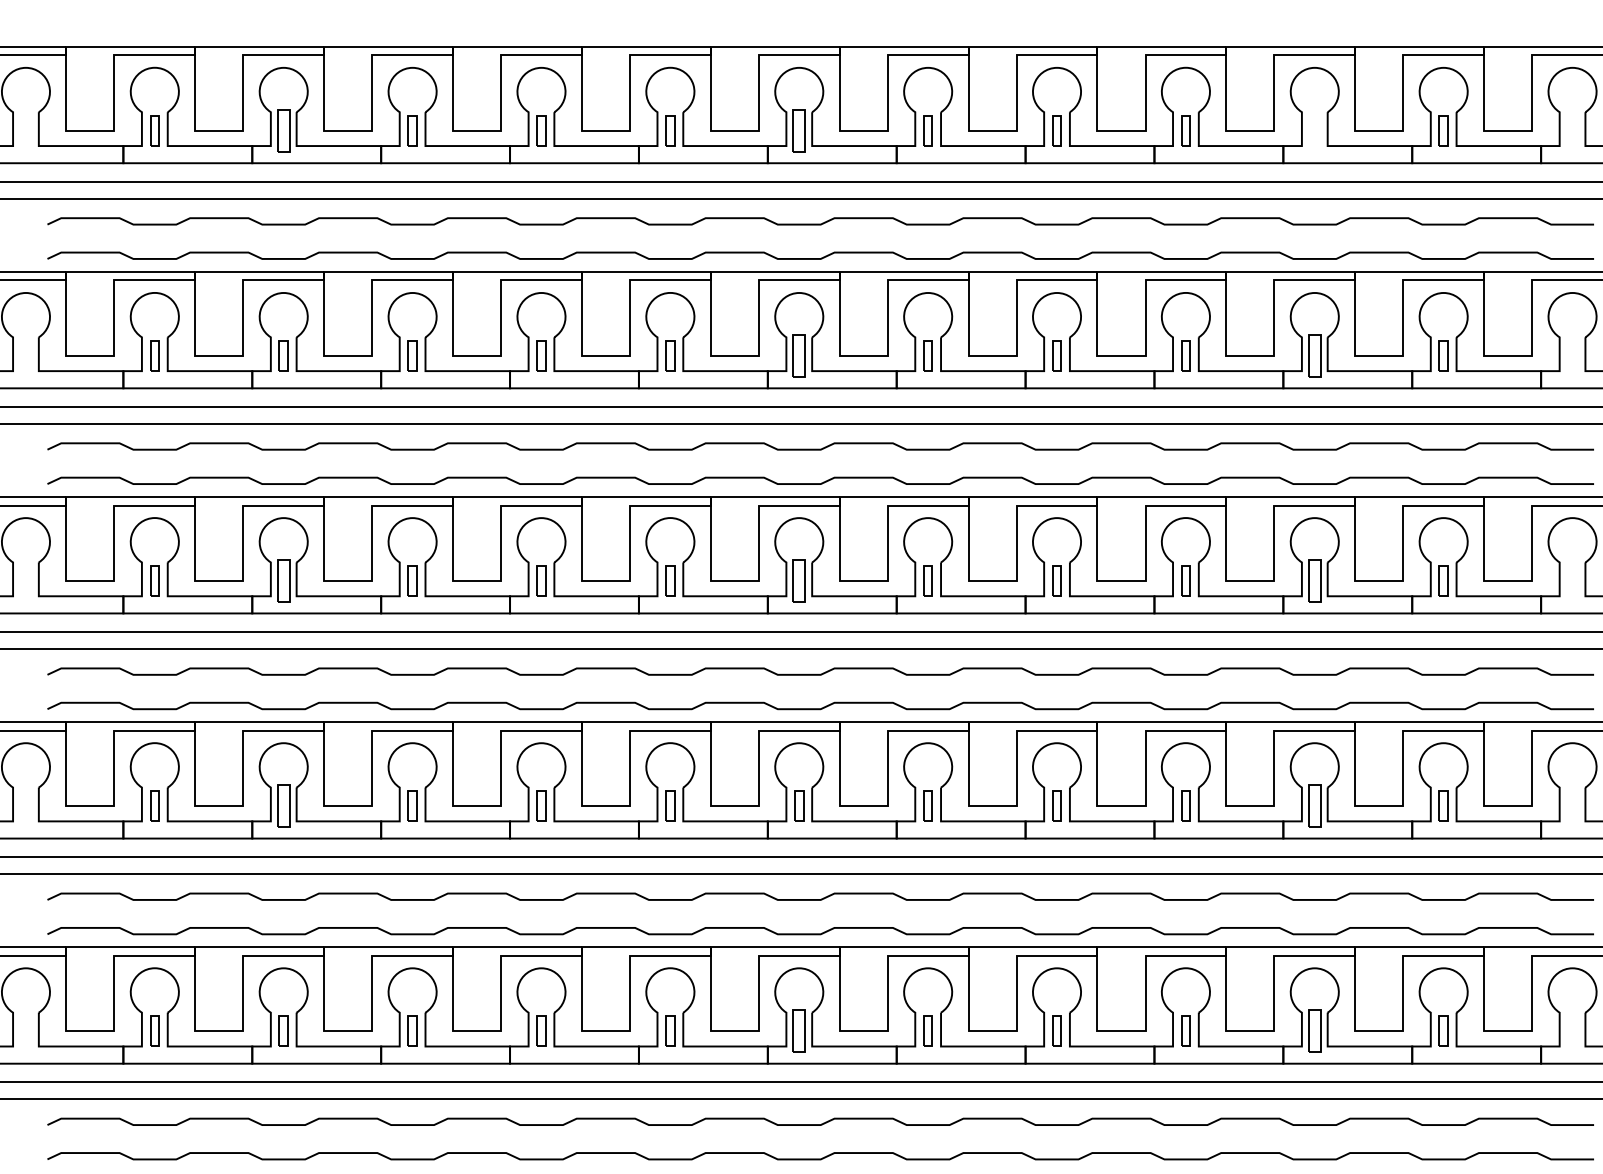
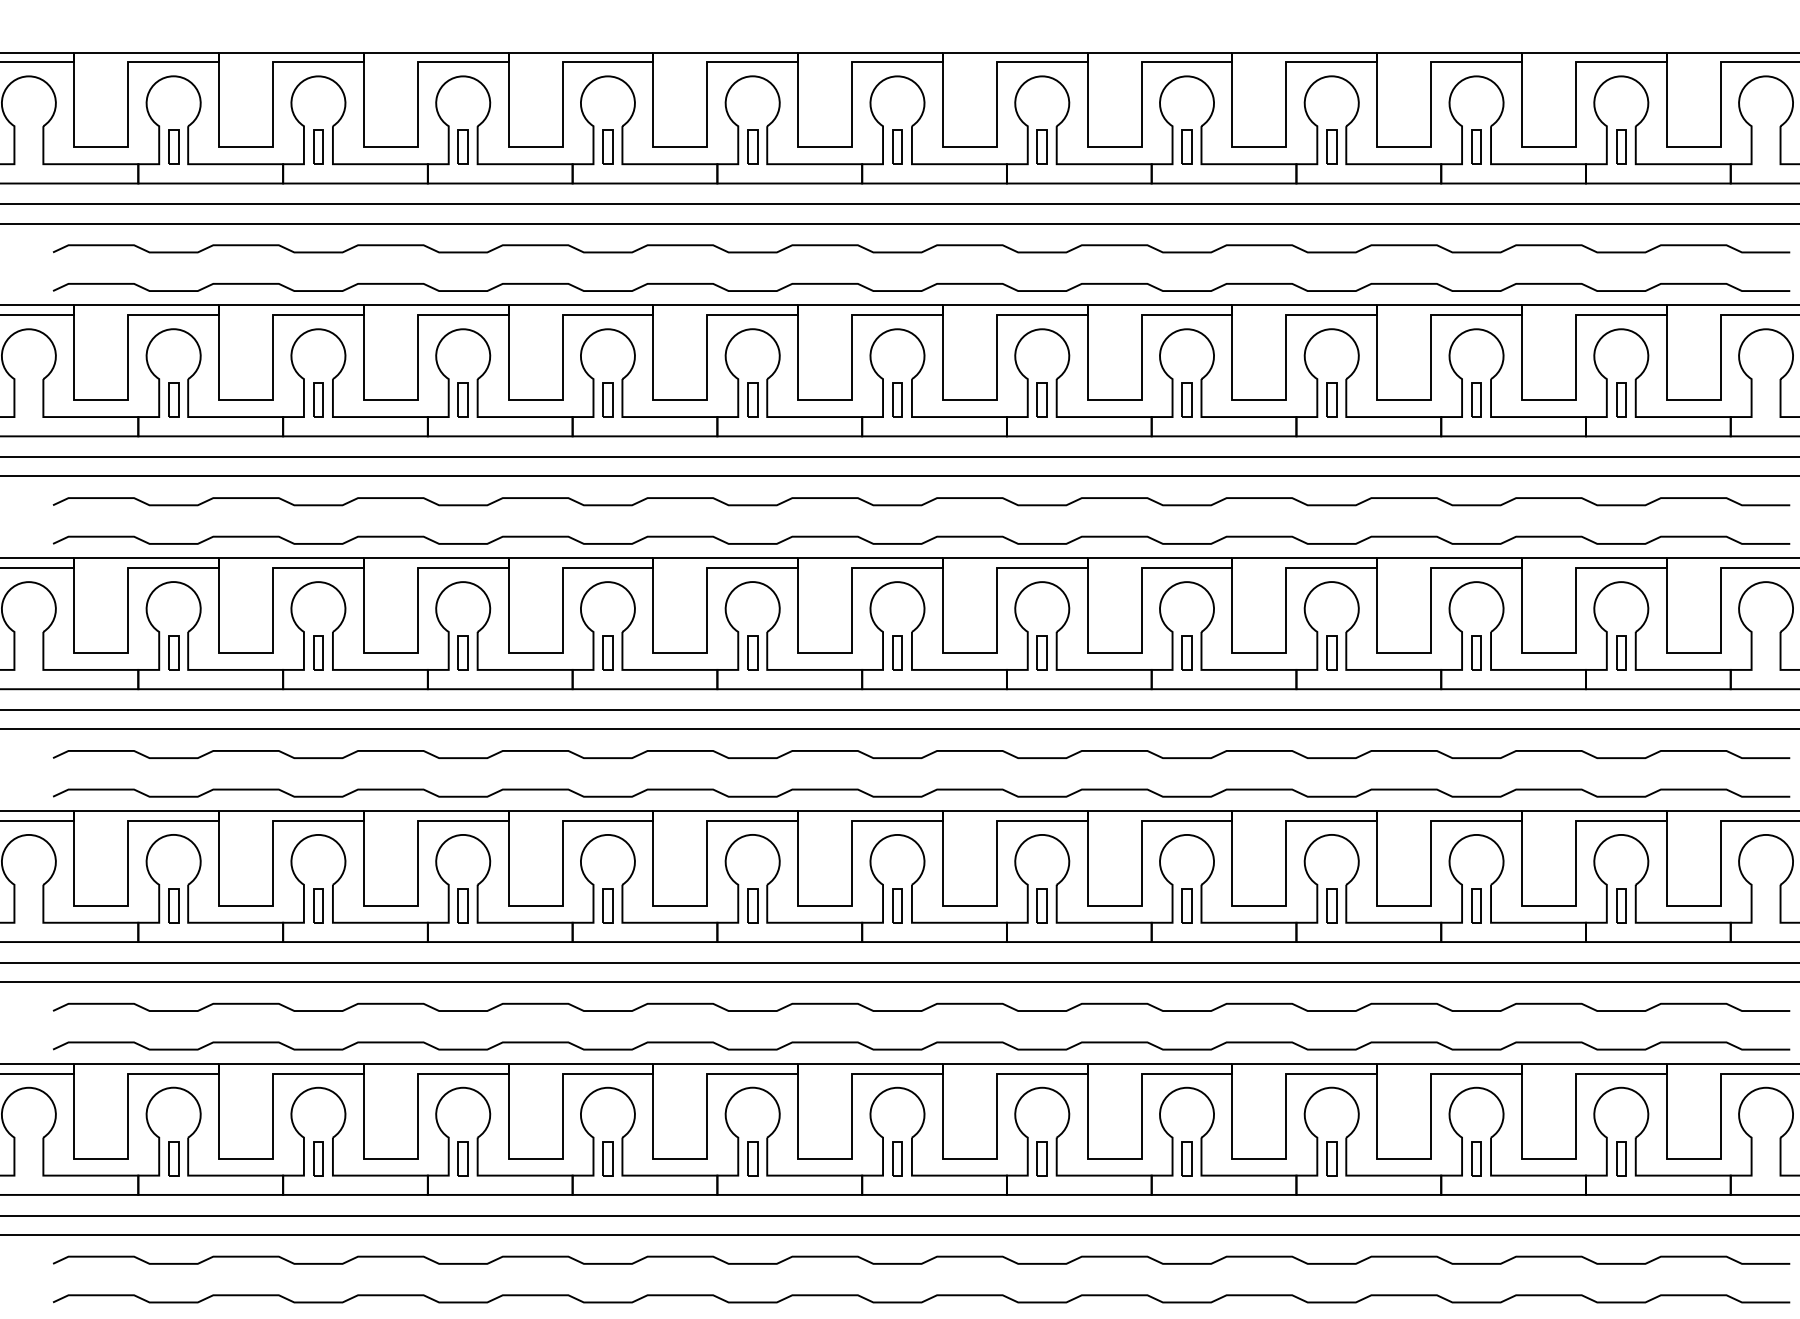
part: (283, 130) -> (318, 146), size x0.71
part: (799, 130) -> (897, 146), size x0.71
part: (1314, 130) -> (1476, 146), added
part: (799, 355) -> (897, 399), size x0.71
part: (1314, 355) -> (1476, 399), size x0.71
part: (283, 580) -> (318, 652), size x0.71
part: (799, 580) -> (897, 652), size x0.71
part: (1314, 580) -> (1476, 652), size x0.71
part: (283, 806) -> (318, 905), size x0.71
part: (1314, 806) -> (1476, 905), size x0.71
part: (799, 1031) -> (897, 1158), size x0.71
part: (1314, 1031) -> (1476, 1158), size x0.71

